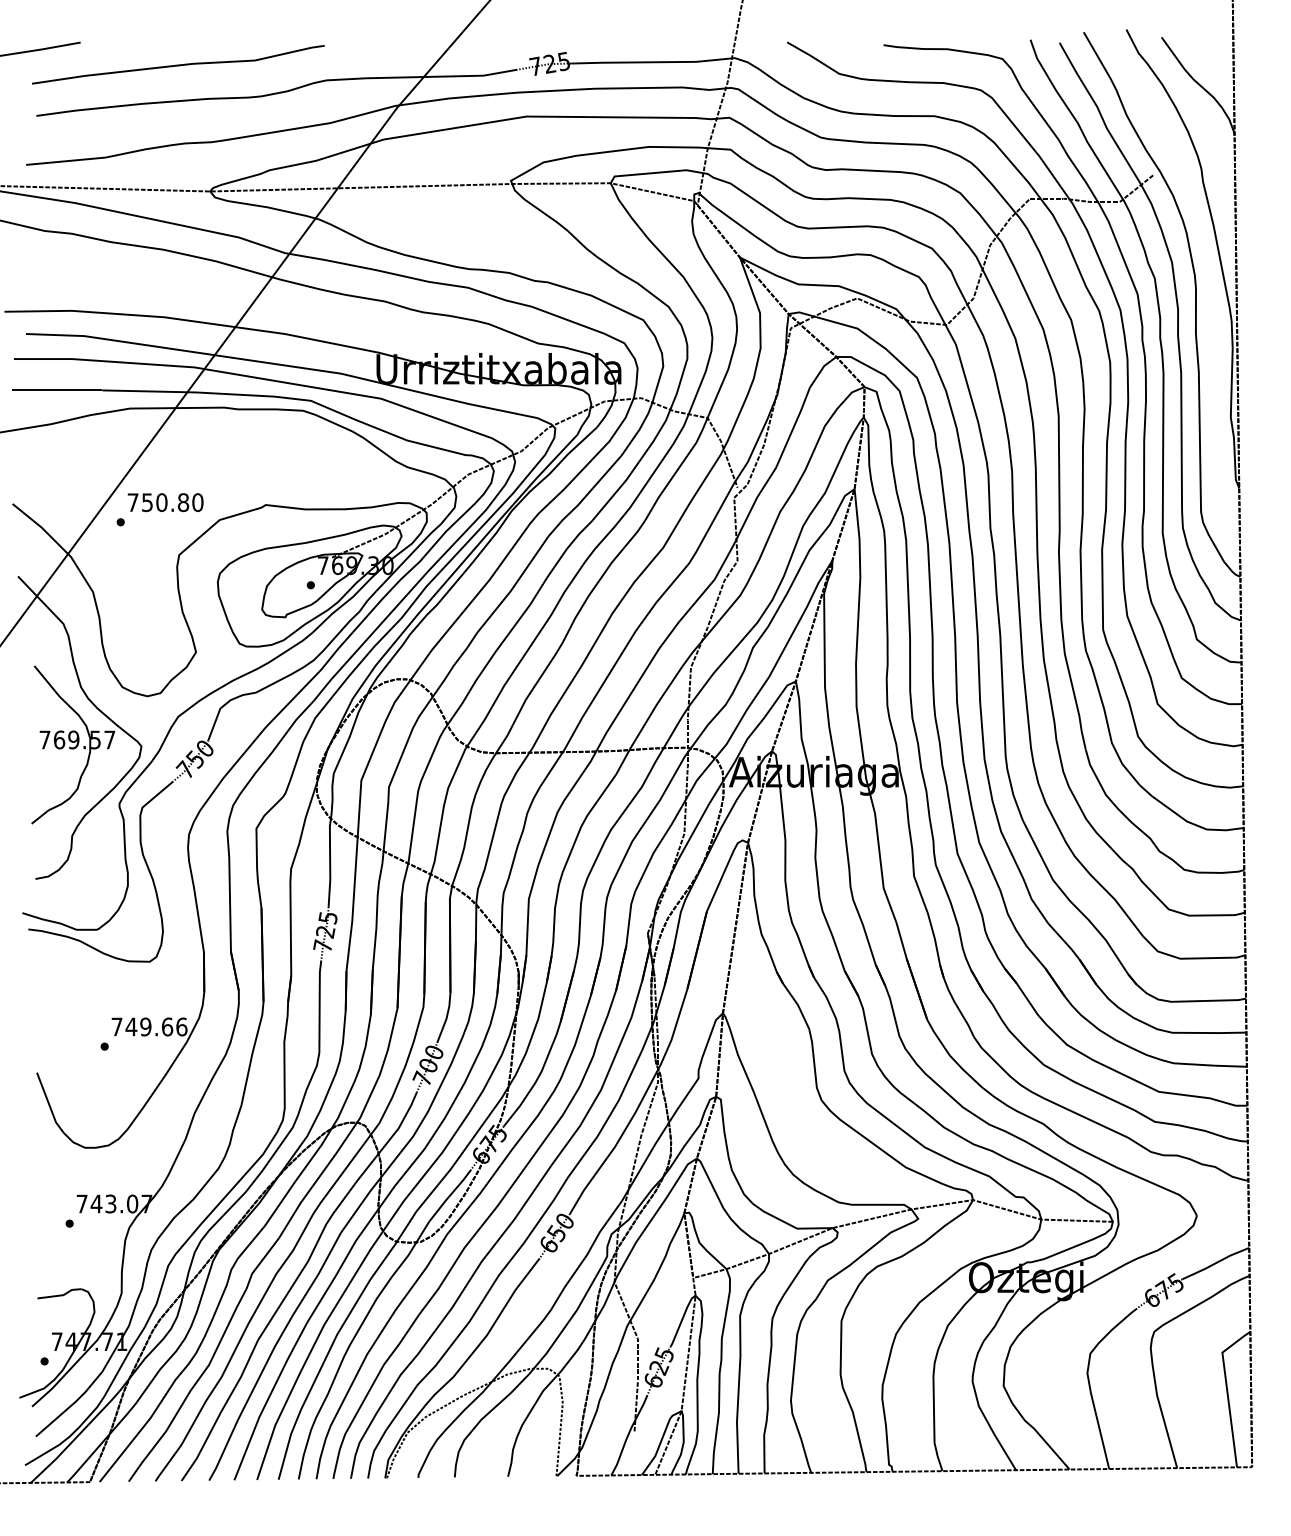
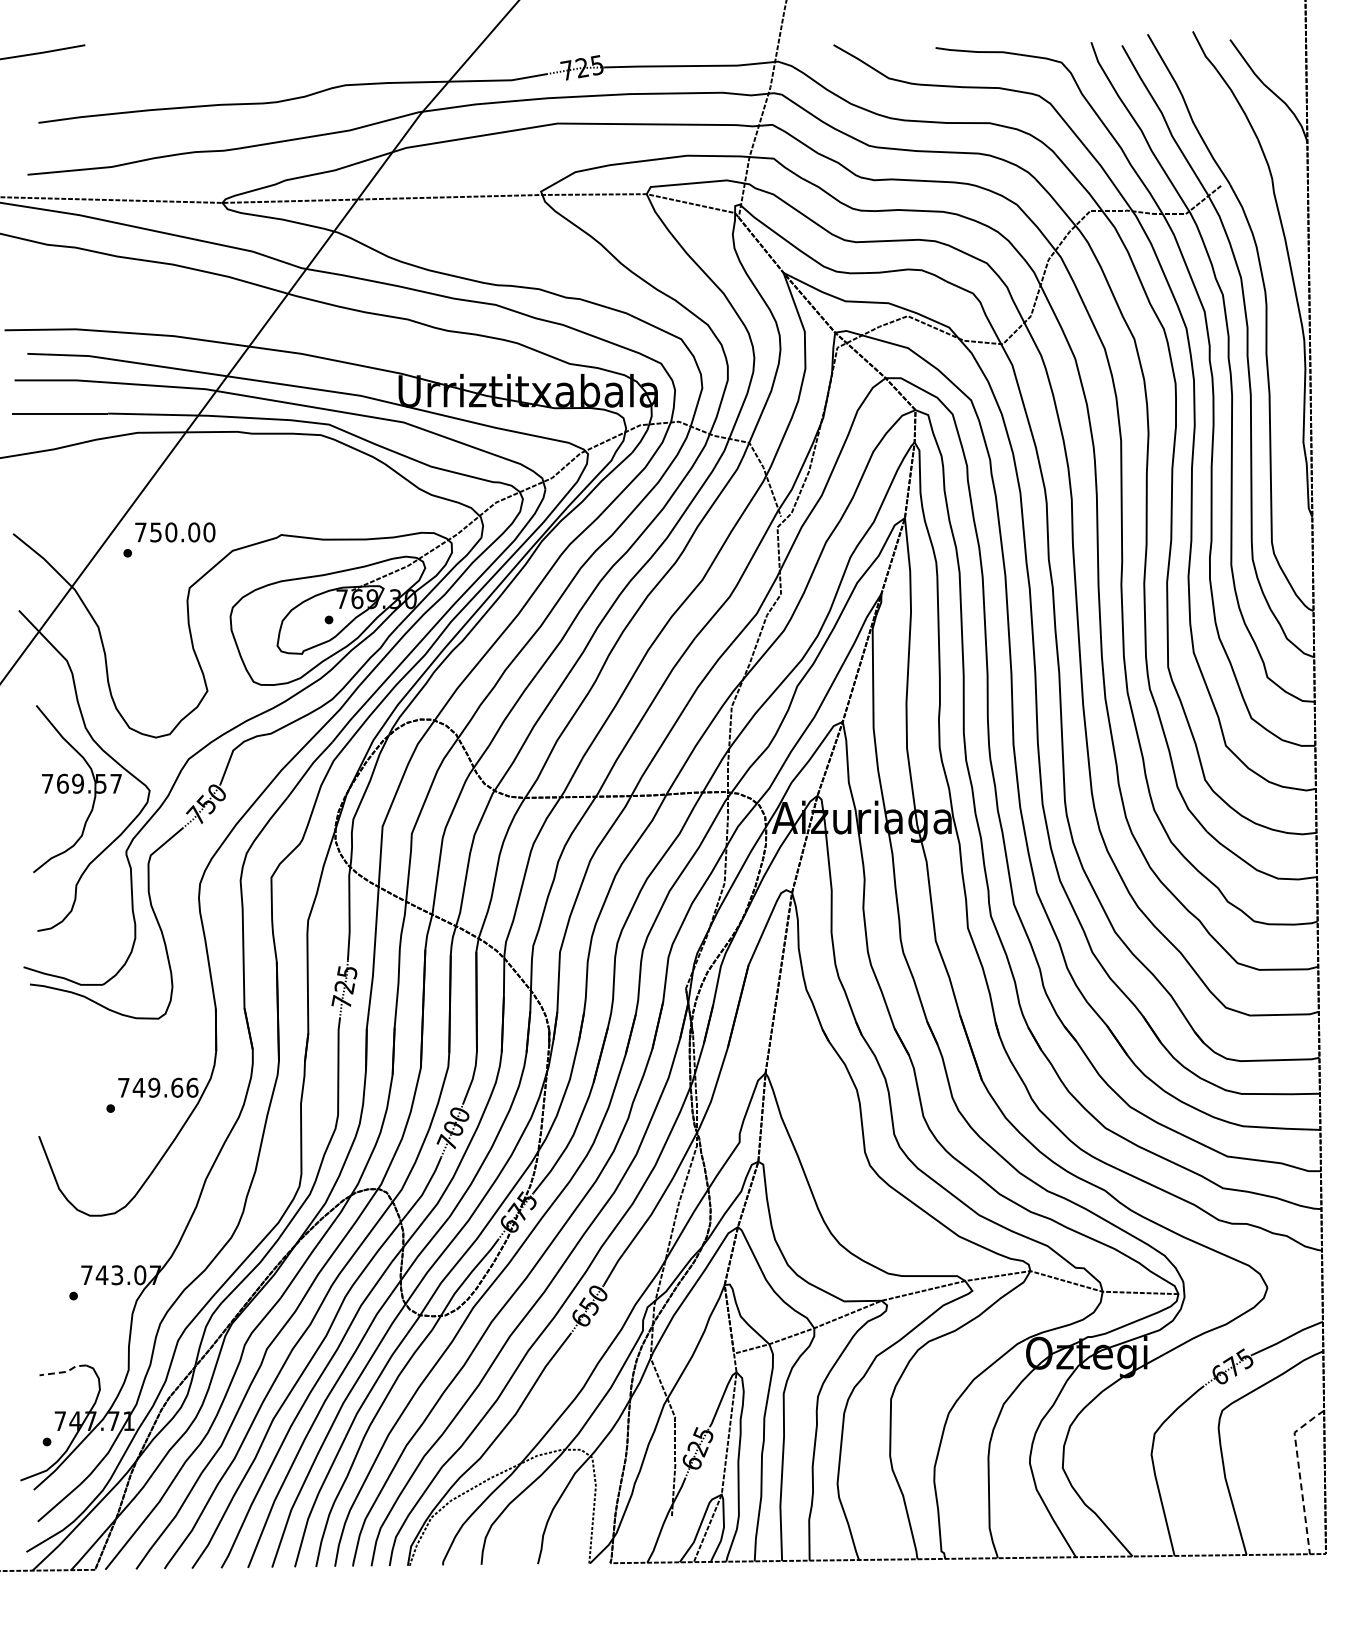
curve: (178, 64) -> (188, 68), removed
text: (183, 502) -> (194, 532), 750.80 -> 750.00
line: (61, 1295) -> (65, 1372), solid -> dashed
line: (1227, 1392) -> (1299, 1474), solid -> dashed

